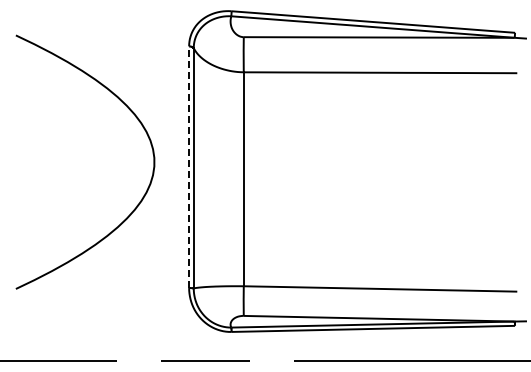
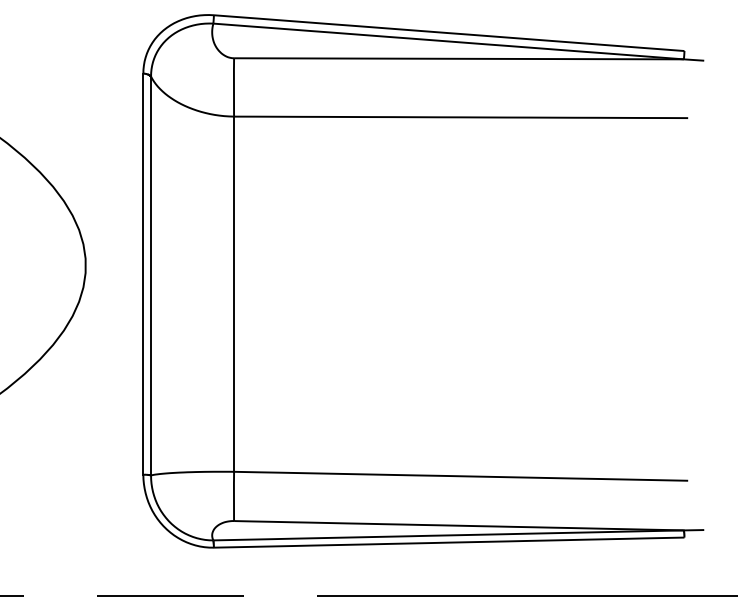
line: (189, 167) -> (143, 274), dashed -> solid

